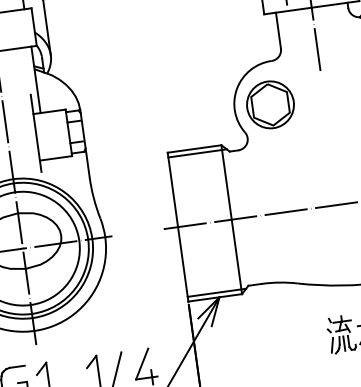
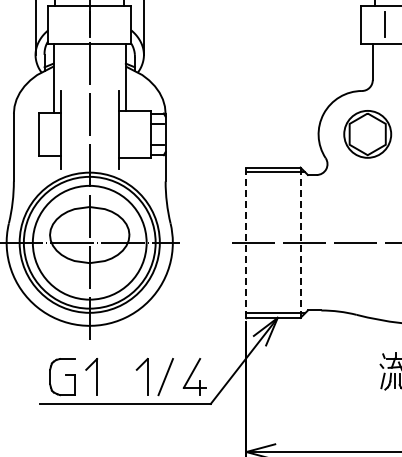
part: (270, 105) -> (367, 134), moved
line: (231, 219) -> (300, 242), solid -> dashed
line: (178, 226) -> (246, 242), solid -> dashed

